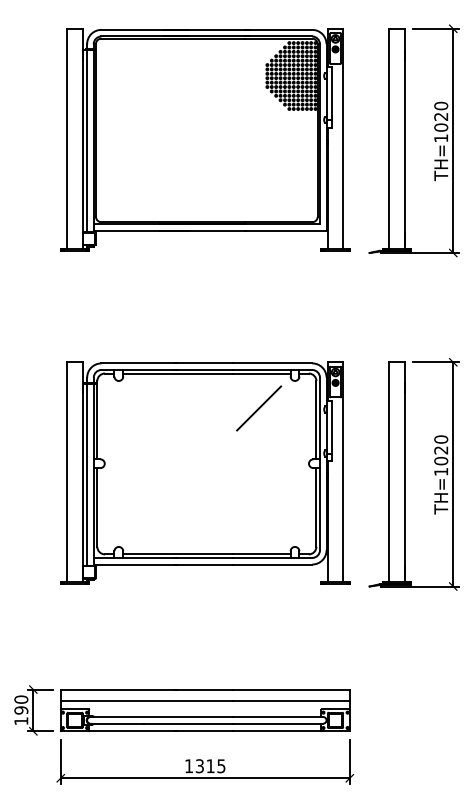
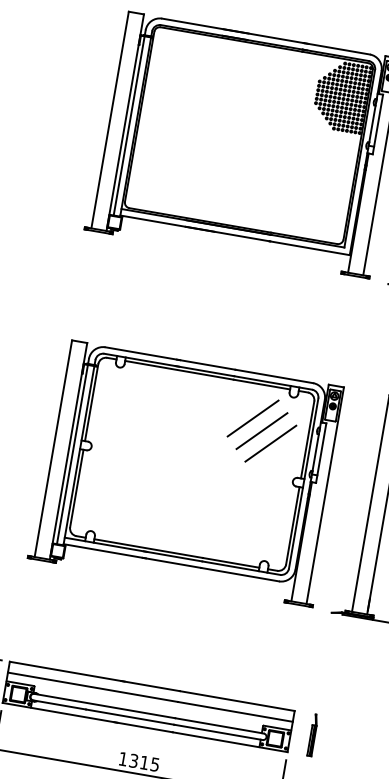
line: (269, 419) -> (261, 431), added
line: (280, 430) -> (270, 443), added
part: (371, 709) -> (312, 734), added

